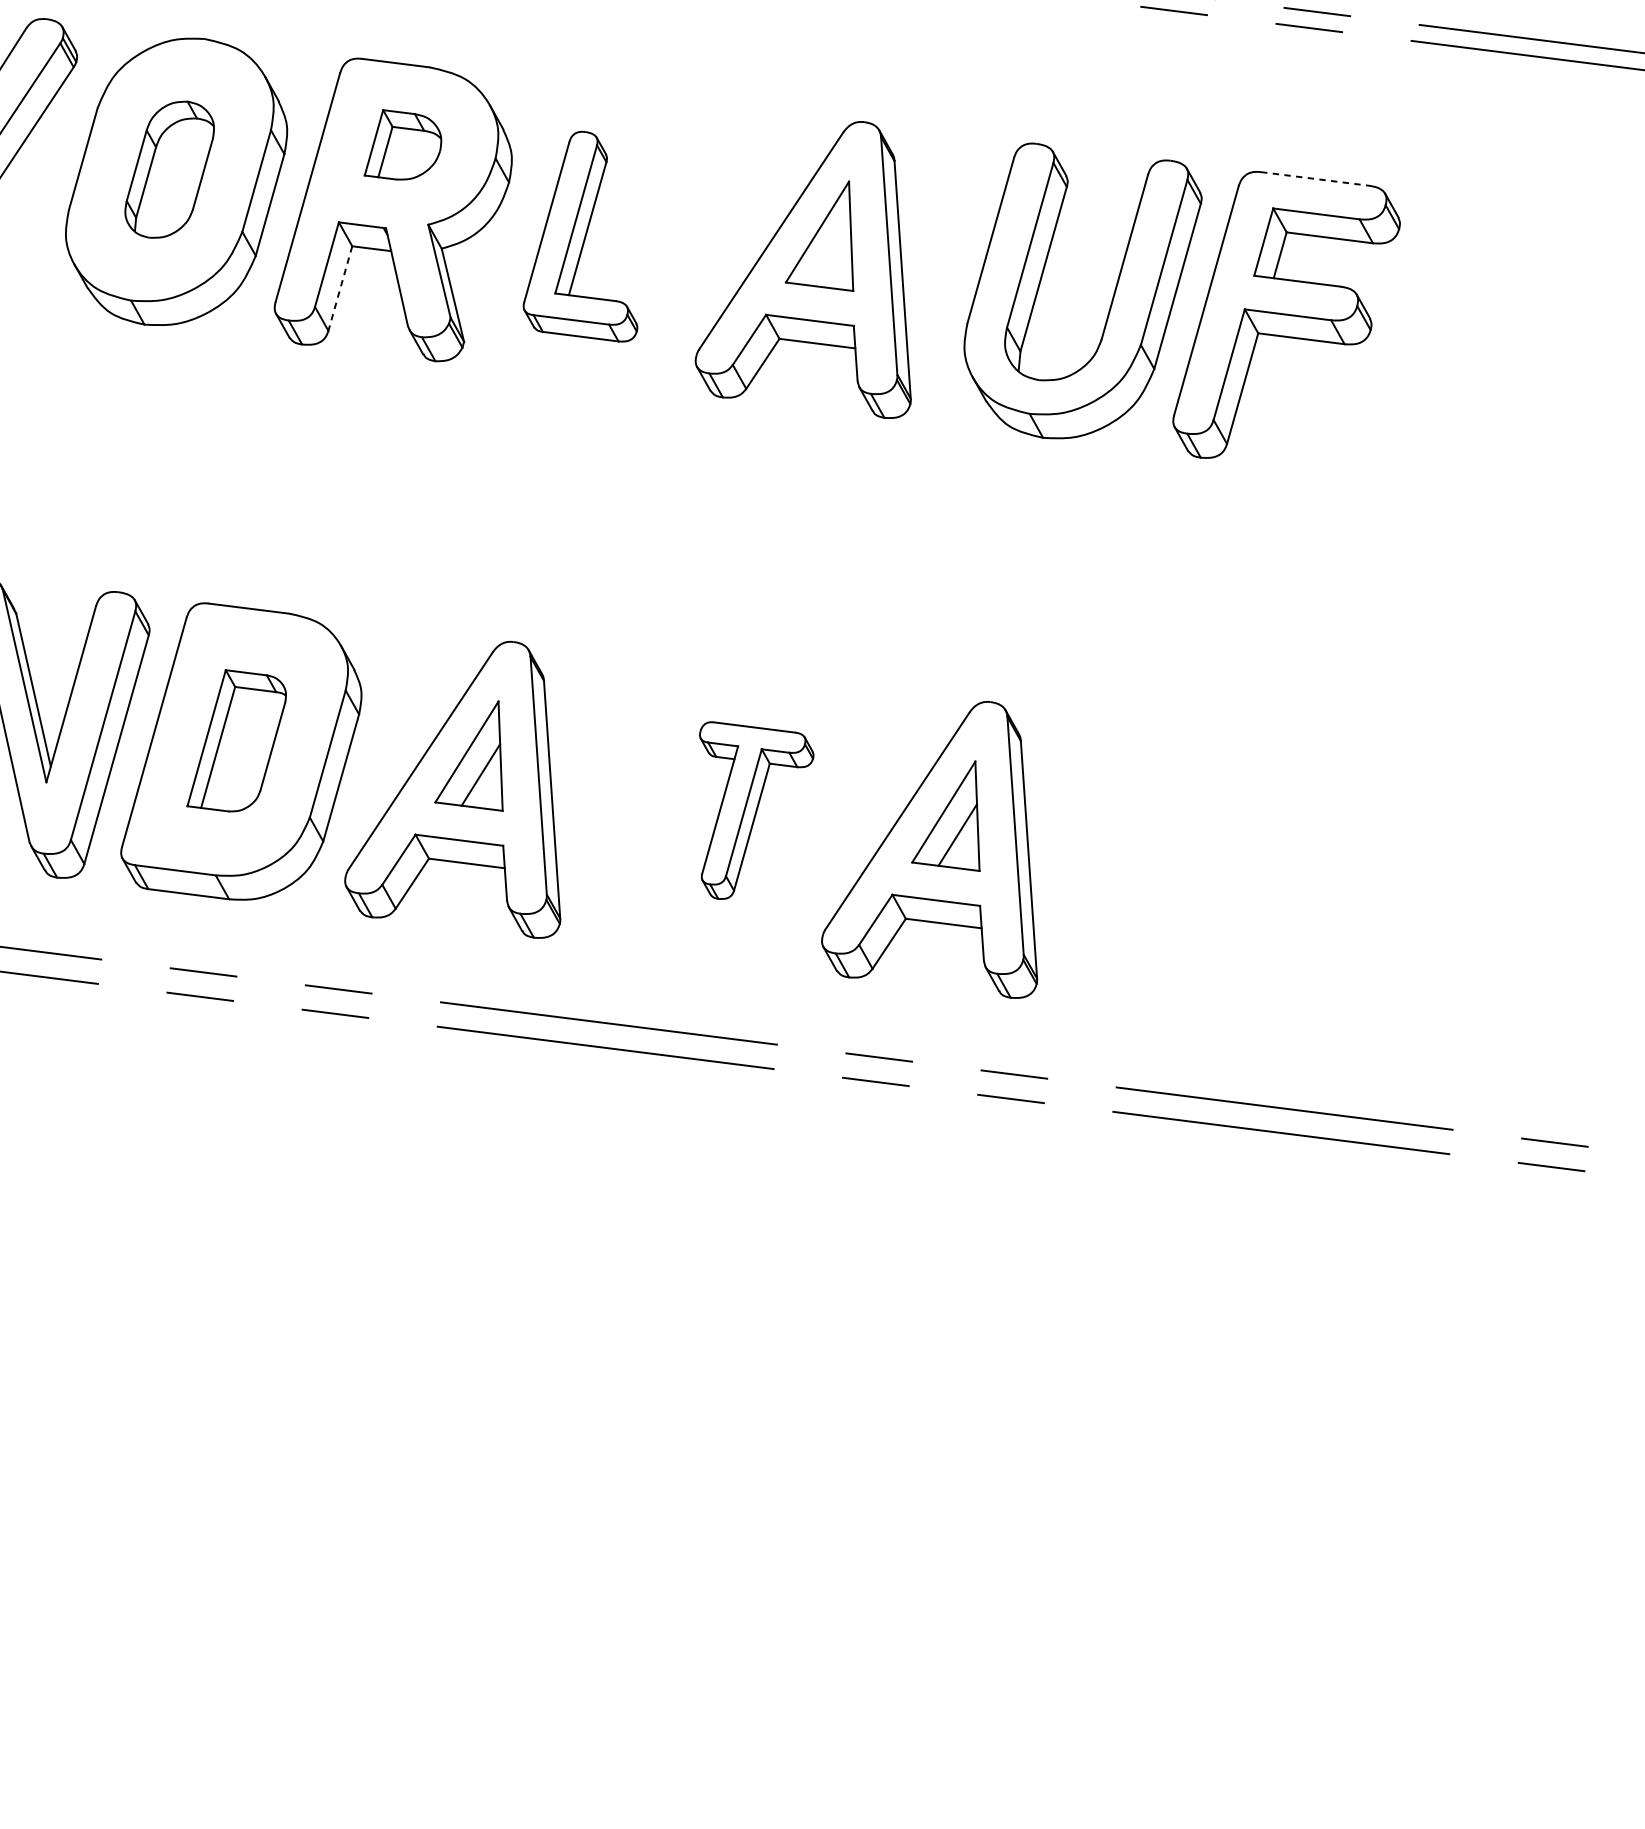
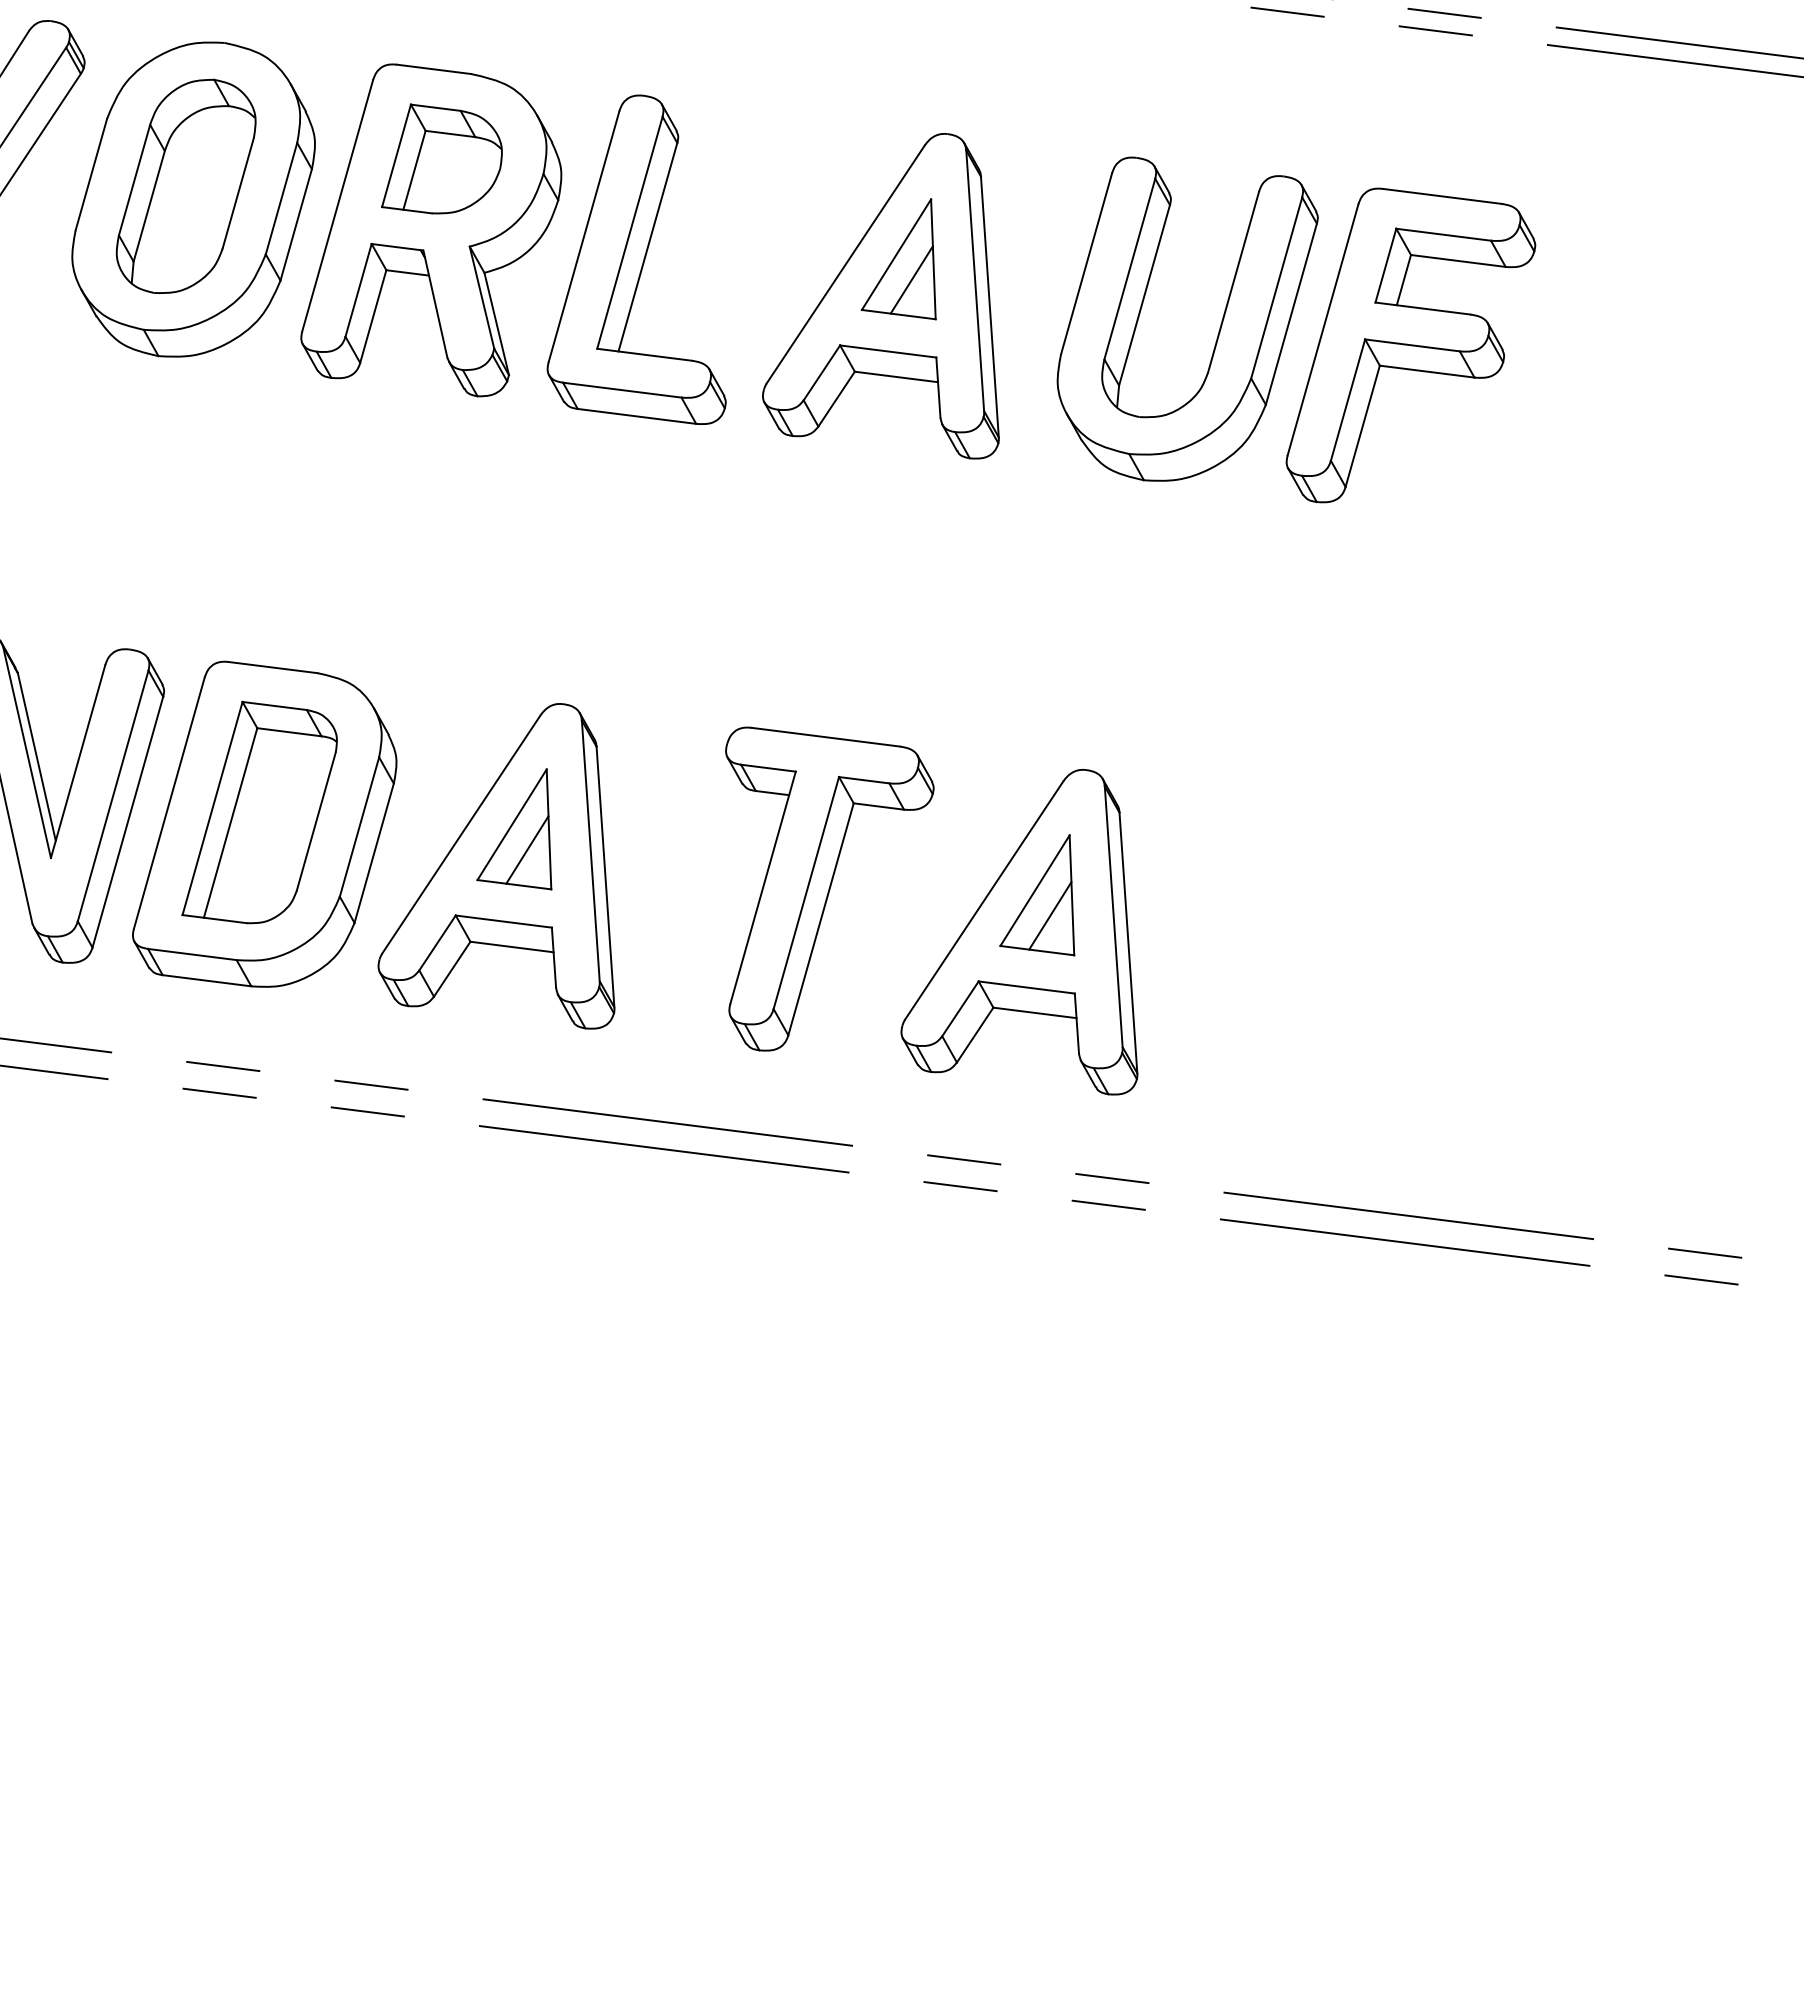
part: (402, 144) -> (441, 158), size x1.43
part: (169, 169) -> (185, 185), size x1.43
line: (1315, 179) -> (1442, 196), dashed -> solid
part: (580, 236) -> (636, 259), size x1.43
line: (831, 254) -> (911, 279), added
line: (340, 289) -> (373, 317), dashed -> solid
part: (236, 740) -> (259, 812), size x1.43
part: (756, 810) -> (829, 888), size x1.67

